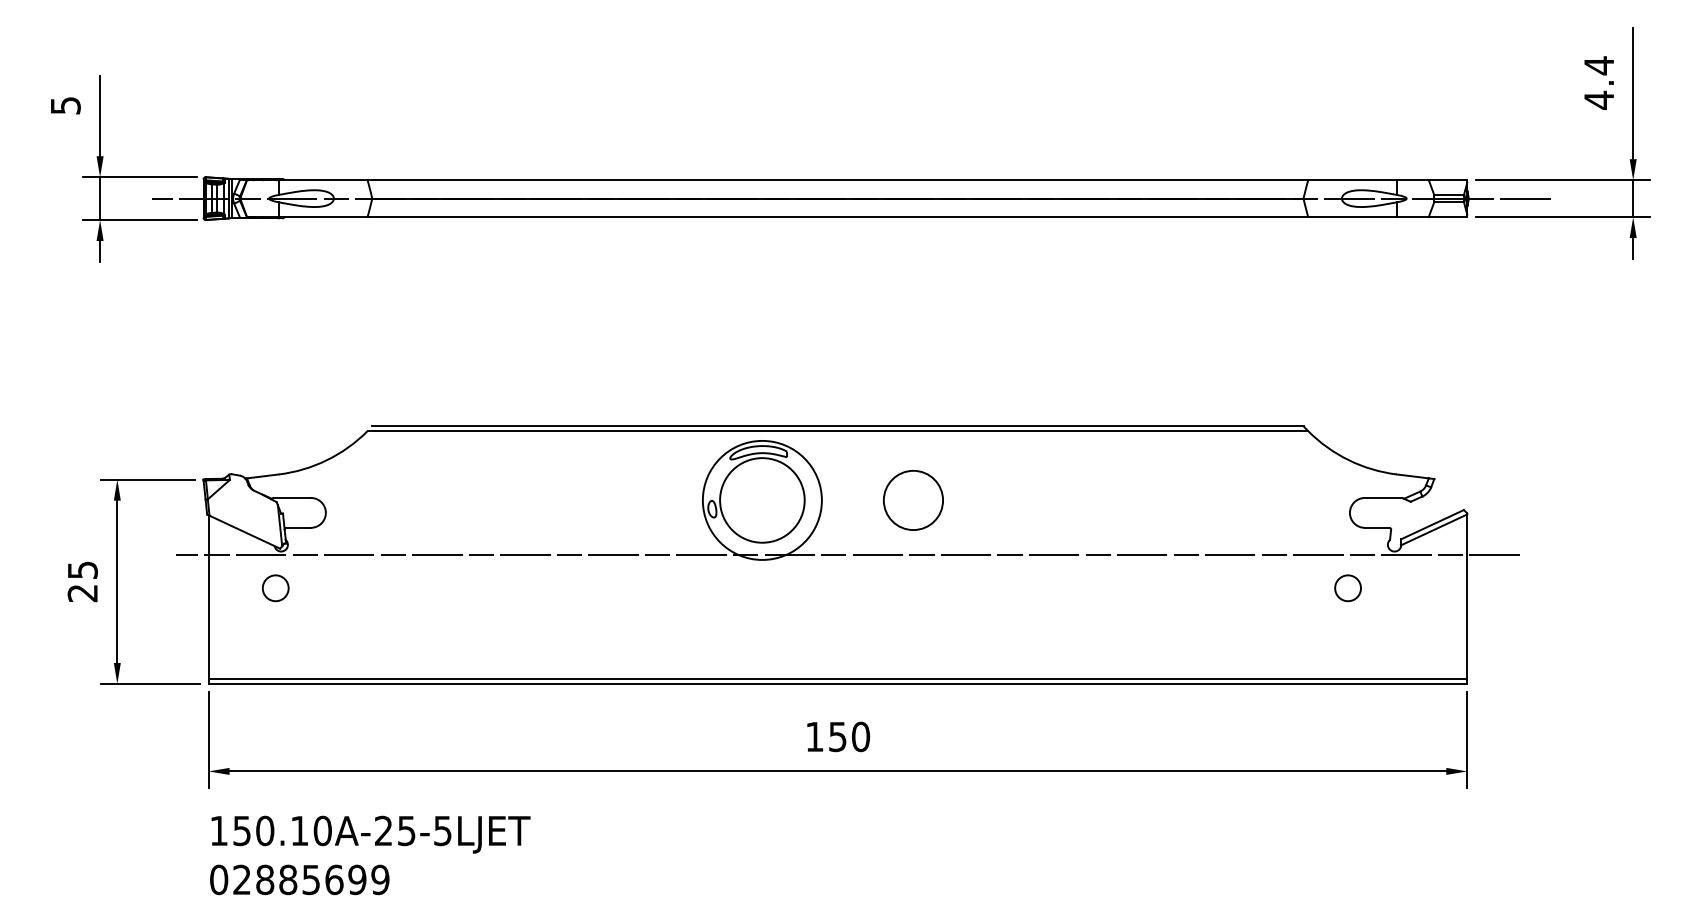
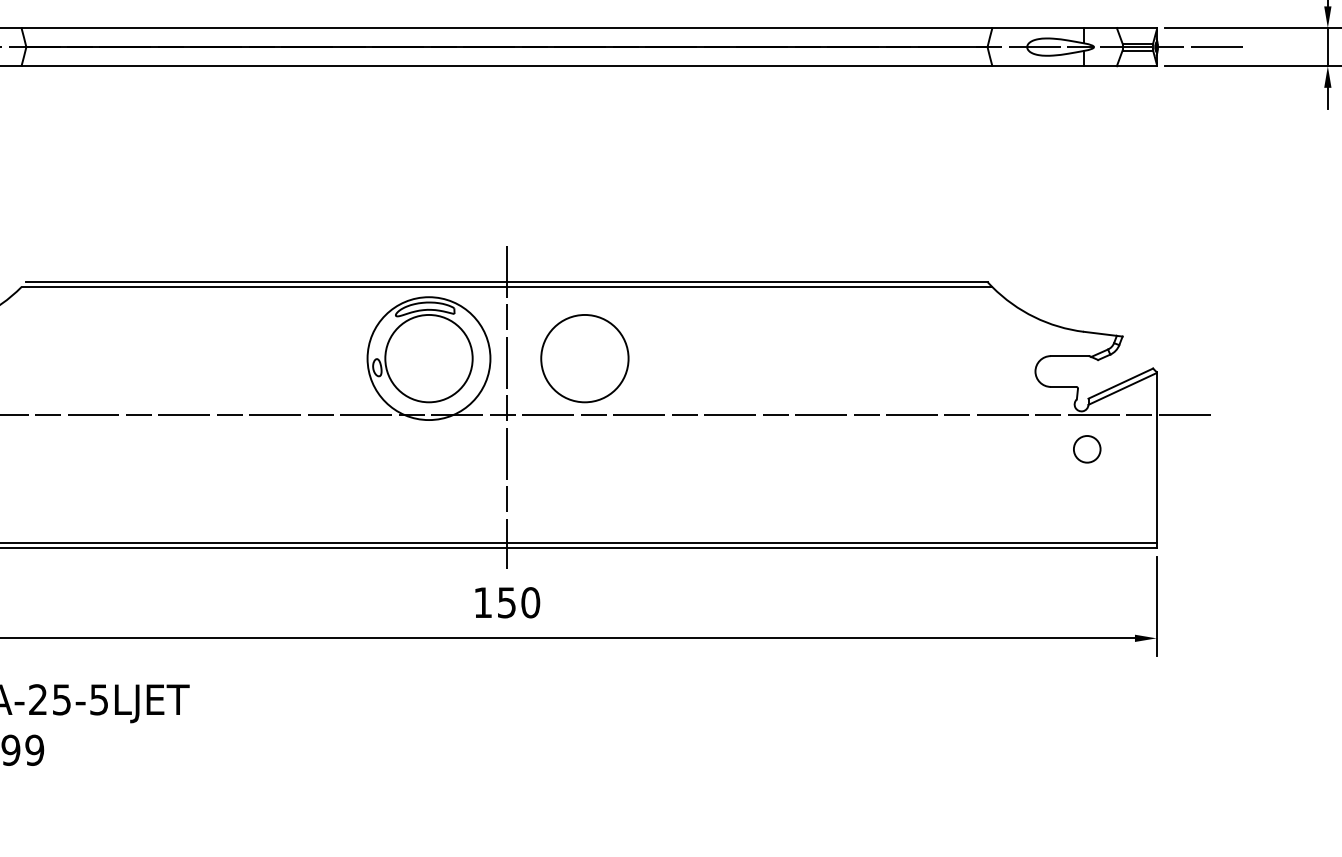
circle: (913, 500) -> (584, 358), size x1.43
line: (837, 547) -> (506, 407), added
circle: (1347, 588) -> (1086, 449), moved

